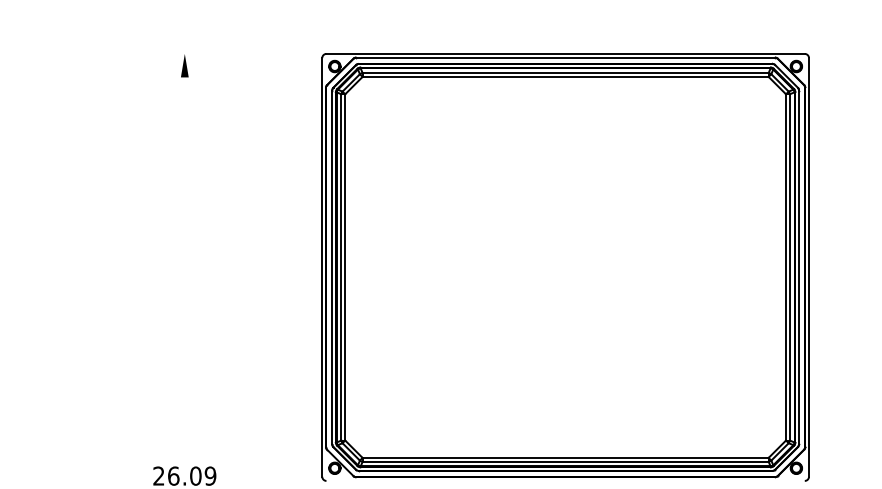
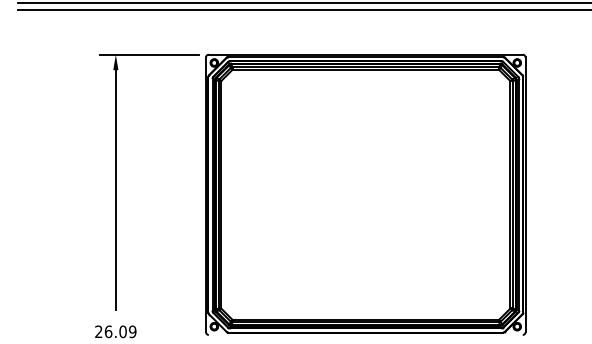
line: (236, 53) -> (149, 54), added
line: (184, 260) -> (115, 190), added

